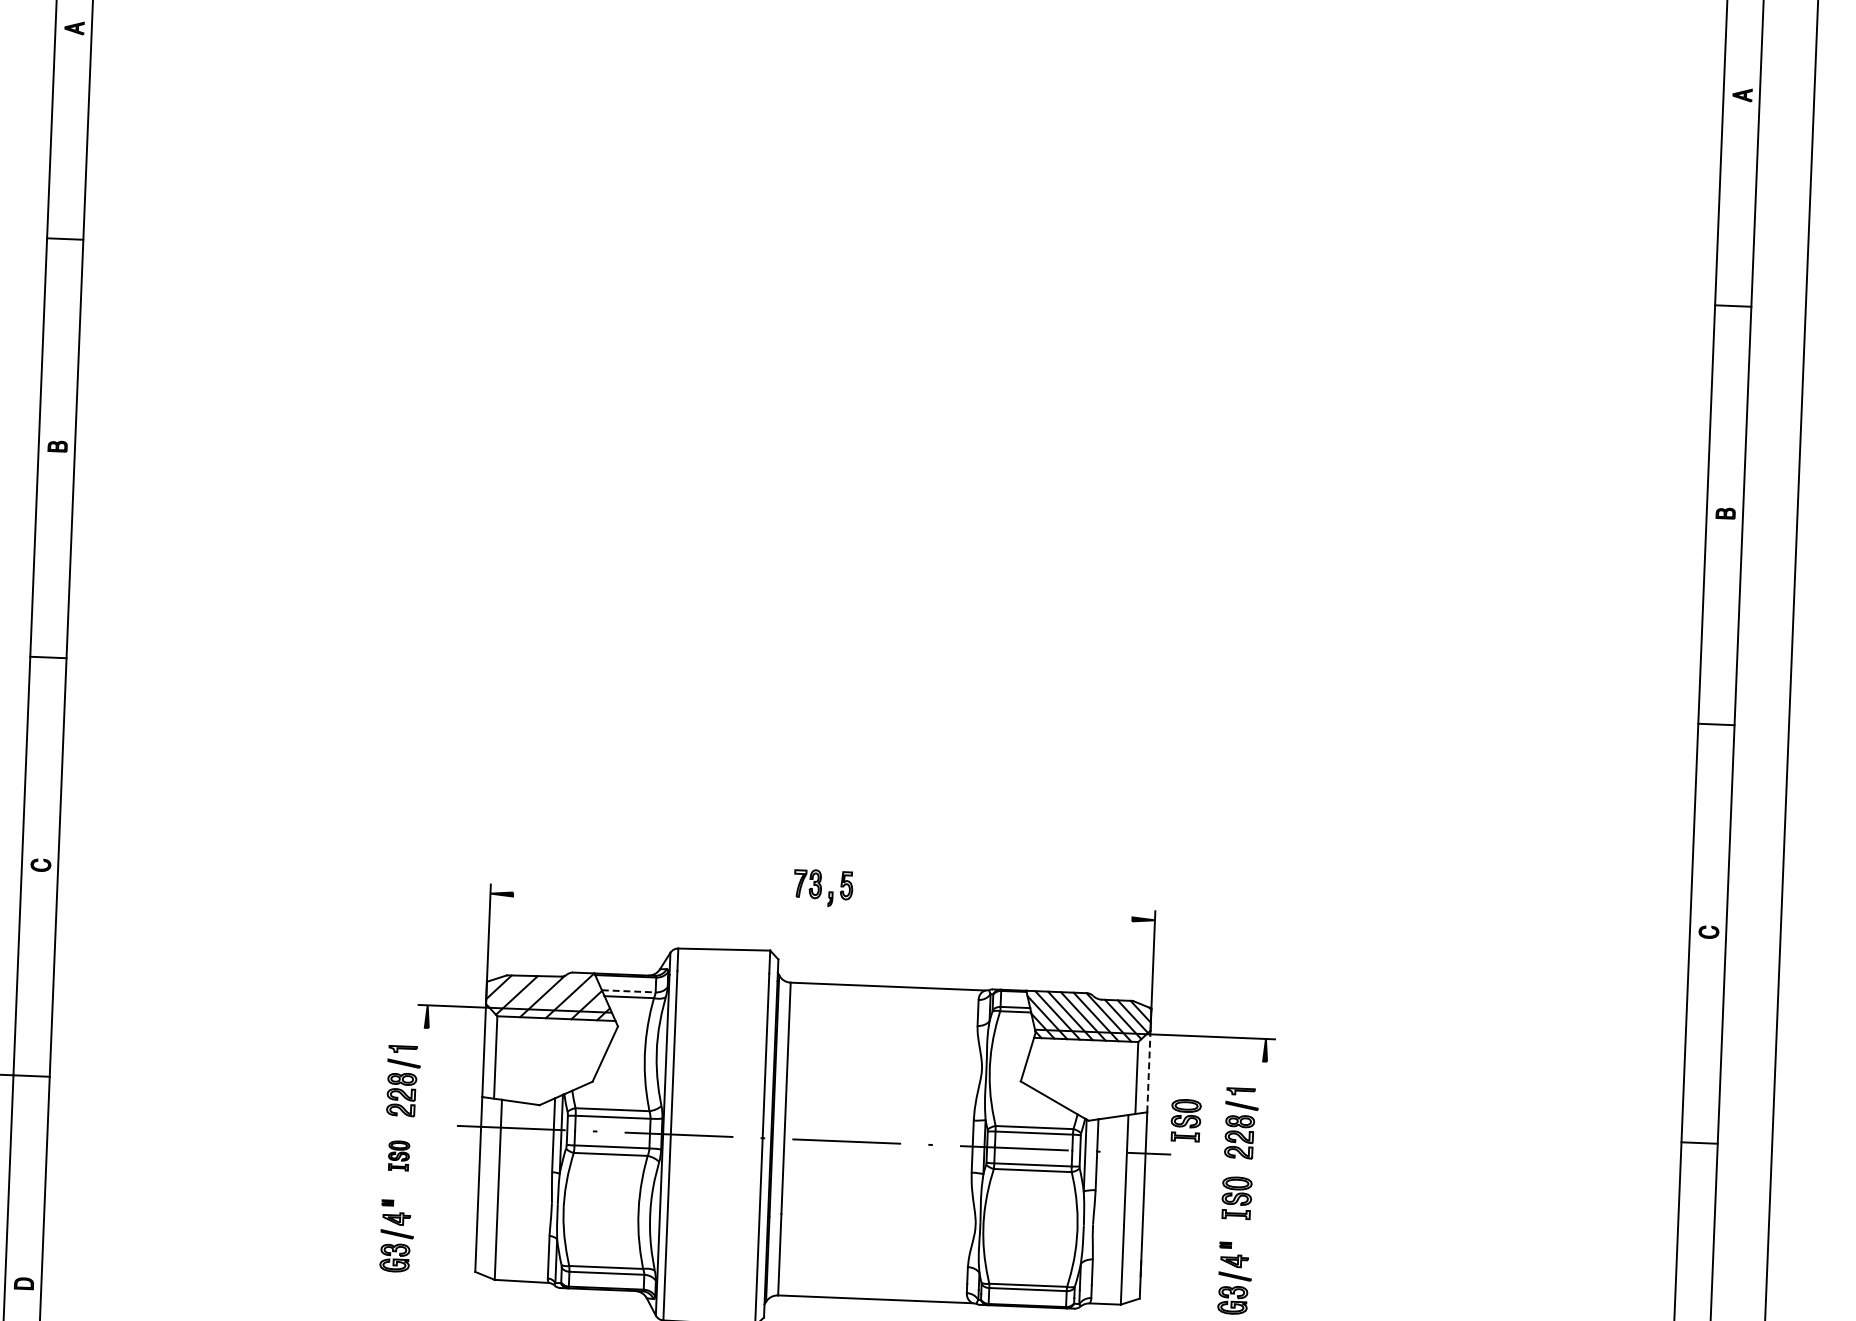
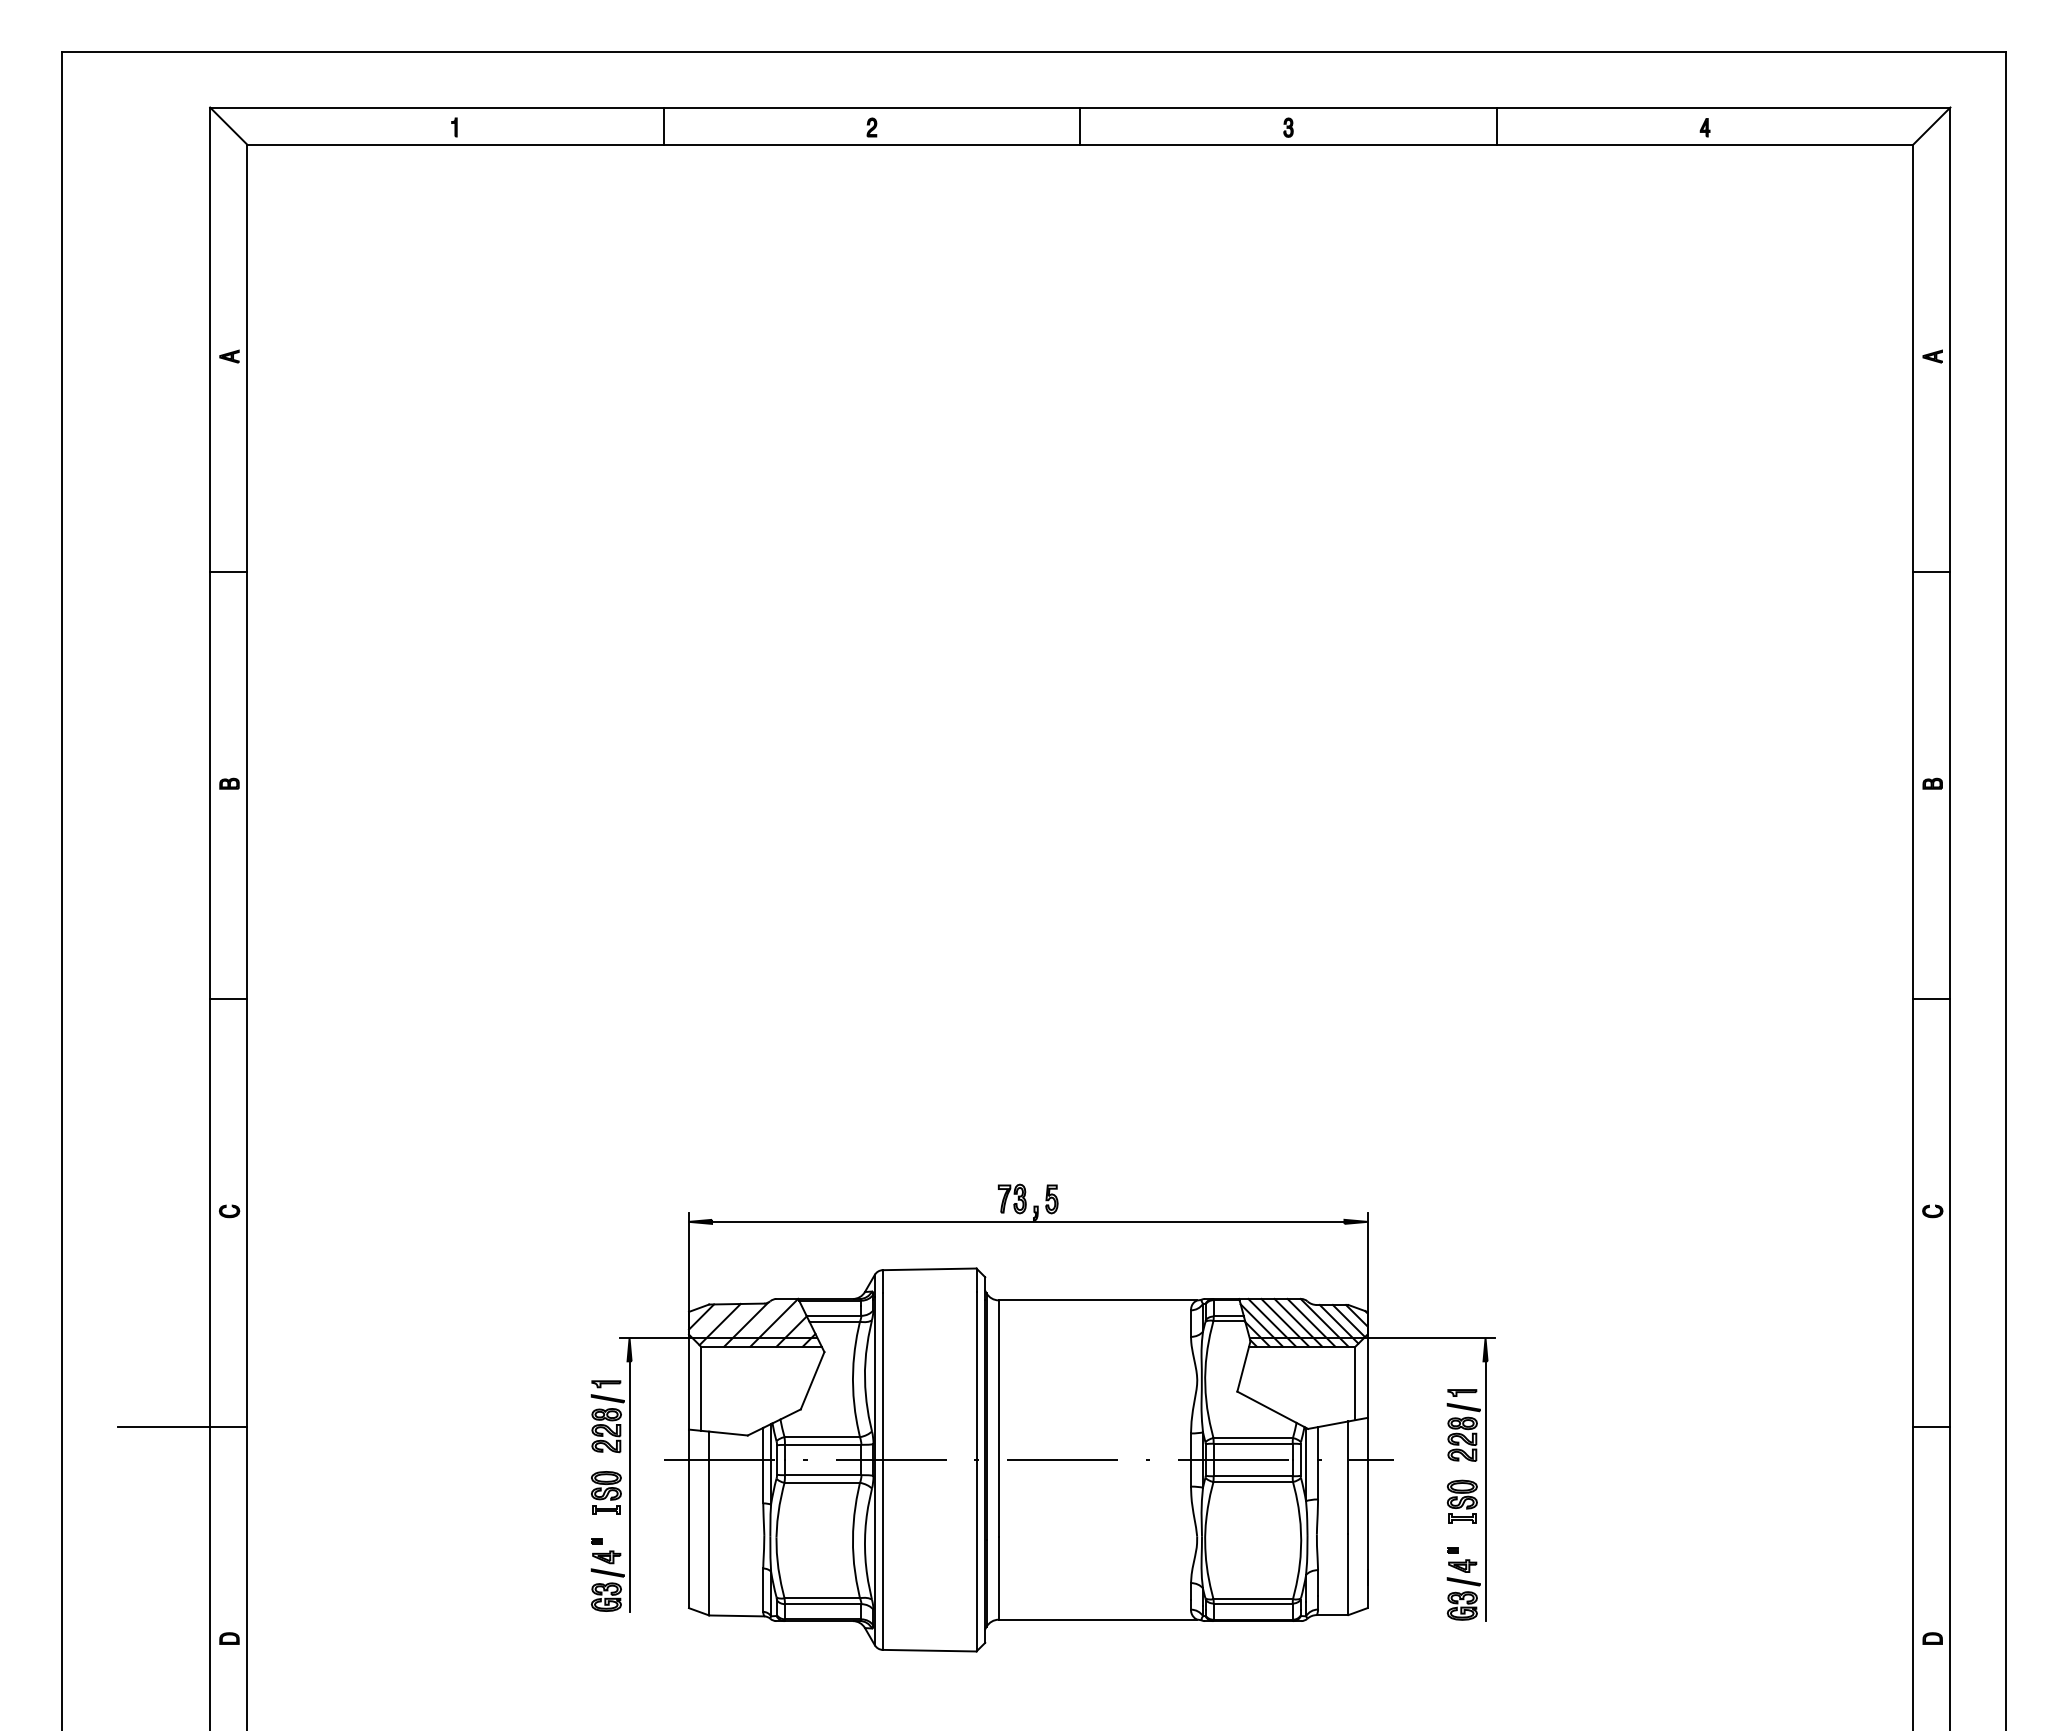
line: (822, 906) -> (1028, 1221), added
line: (629, 991) -> (834, 1315), dashed -> solid
line: (1148, 1071) -> (1367, 1376), dashed -> solid
part: (1185, 1120) -> (1406, 1424), removed
line: (421, 1150) -> (629, 1486), added
part: (399, 1155) -> (606, 1492), size x1.43
line: (1259, 1188) -> (1485, 1490), added

